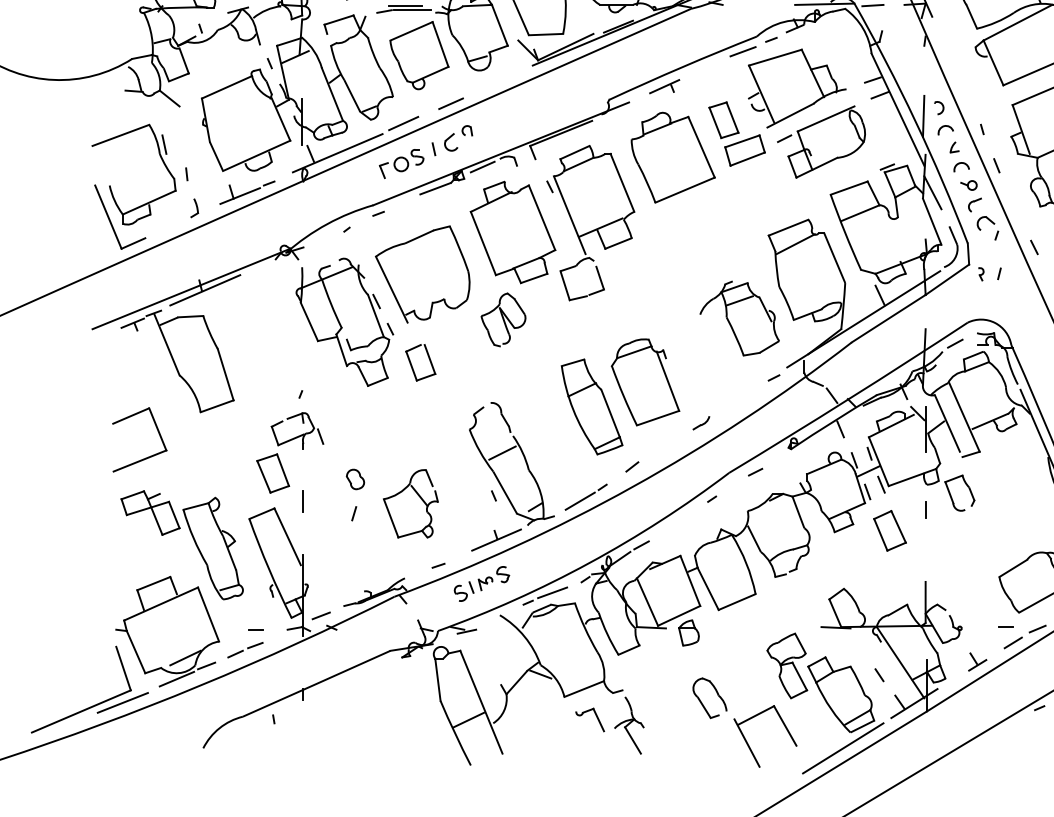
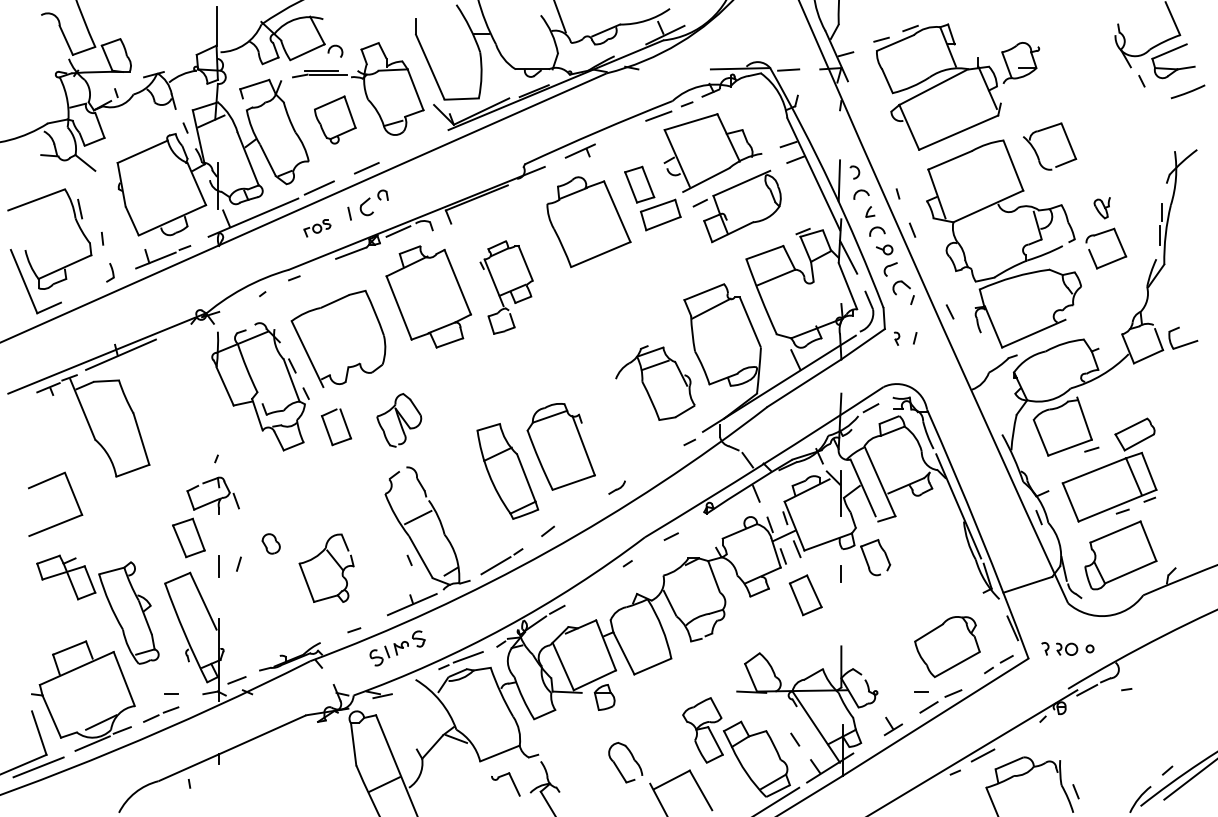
part: (419, 55) -> (335, 119), size x0.7
part: (401, 164) -> (317, 228), size x0.6
part: (590, 223) -> (506, 287), size x0.6
part: (503, 320) -> (399, 420), moved
line: (353, 513) -> (238, 563), moved

